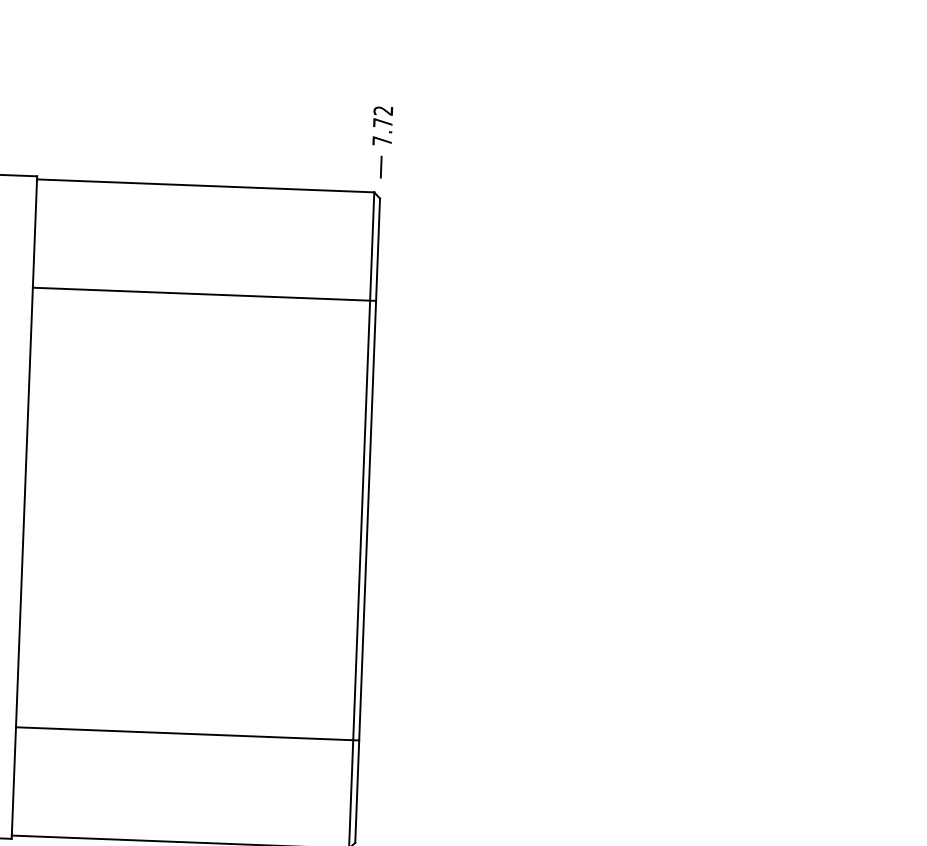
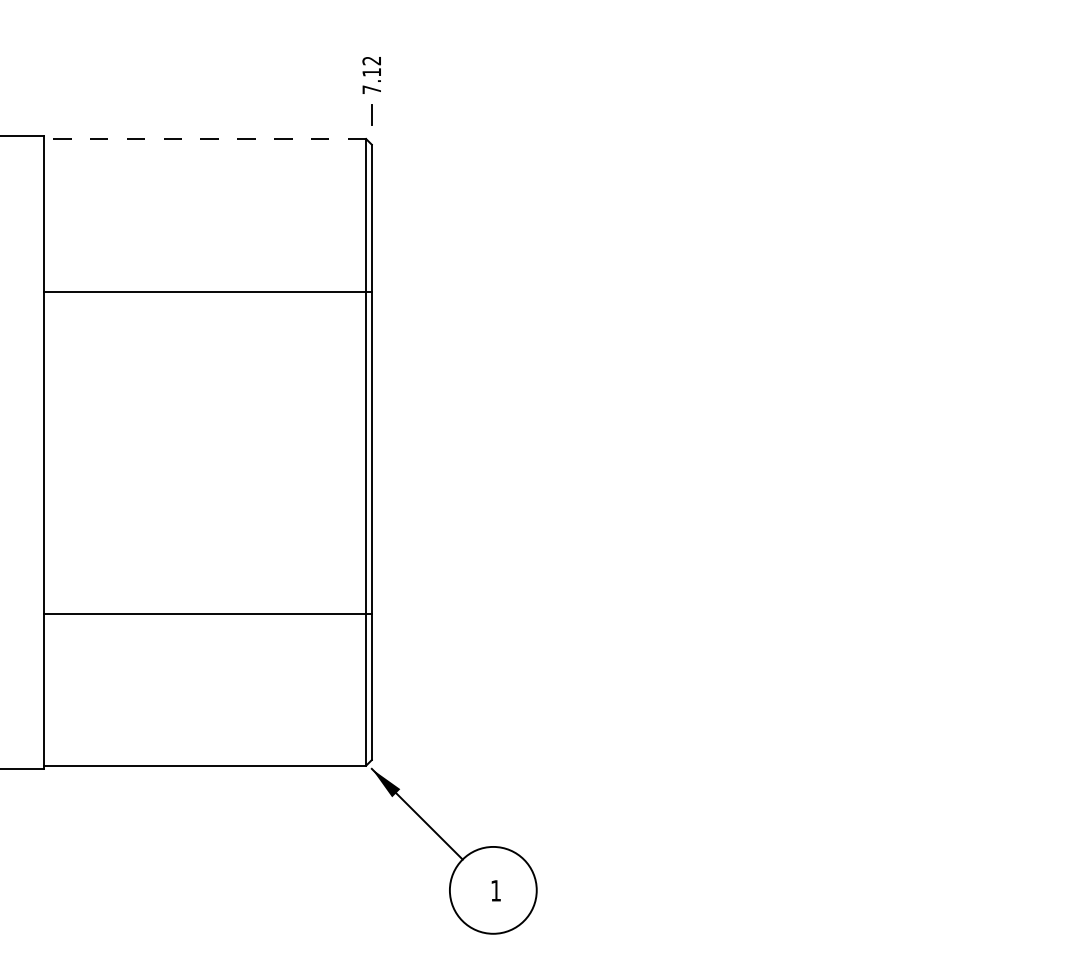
text: (382, 122) -> (371, 72), 7.72 -> 7.12
line: (205, 186) -> (204, 139), solid -> dashed
line: (204, 294) -> (207, 292), moved
line: (187, 734) -> (207, 614), moved

